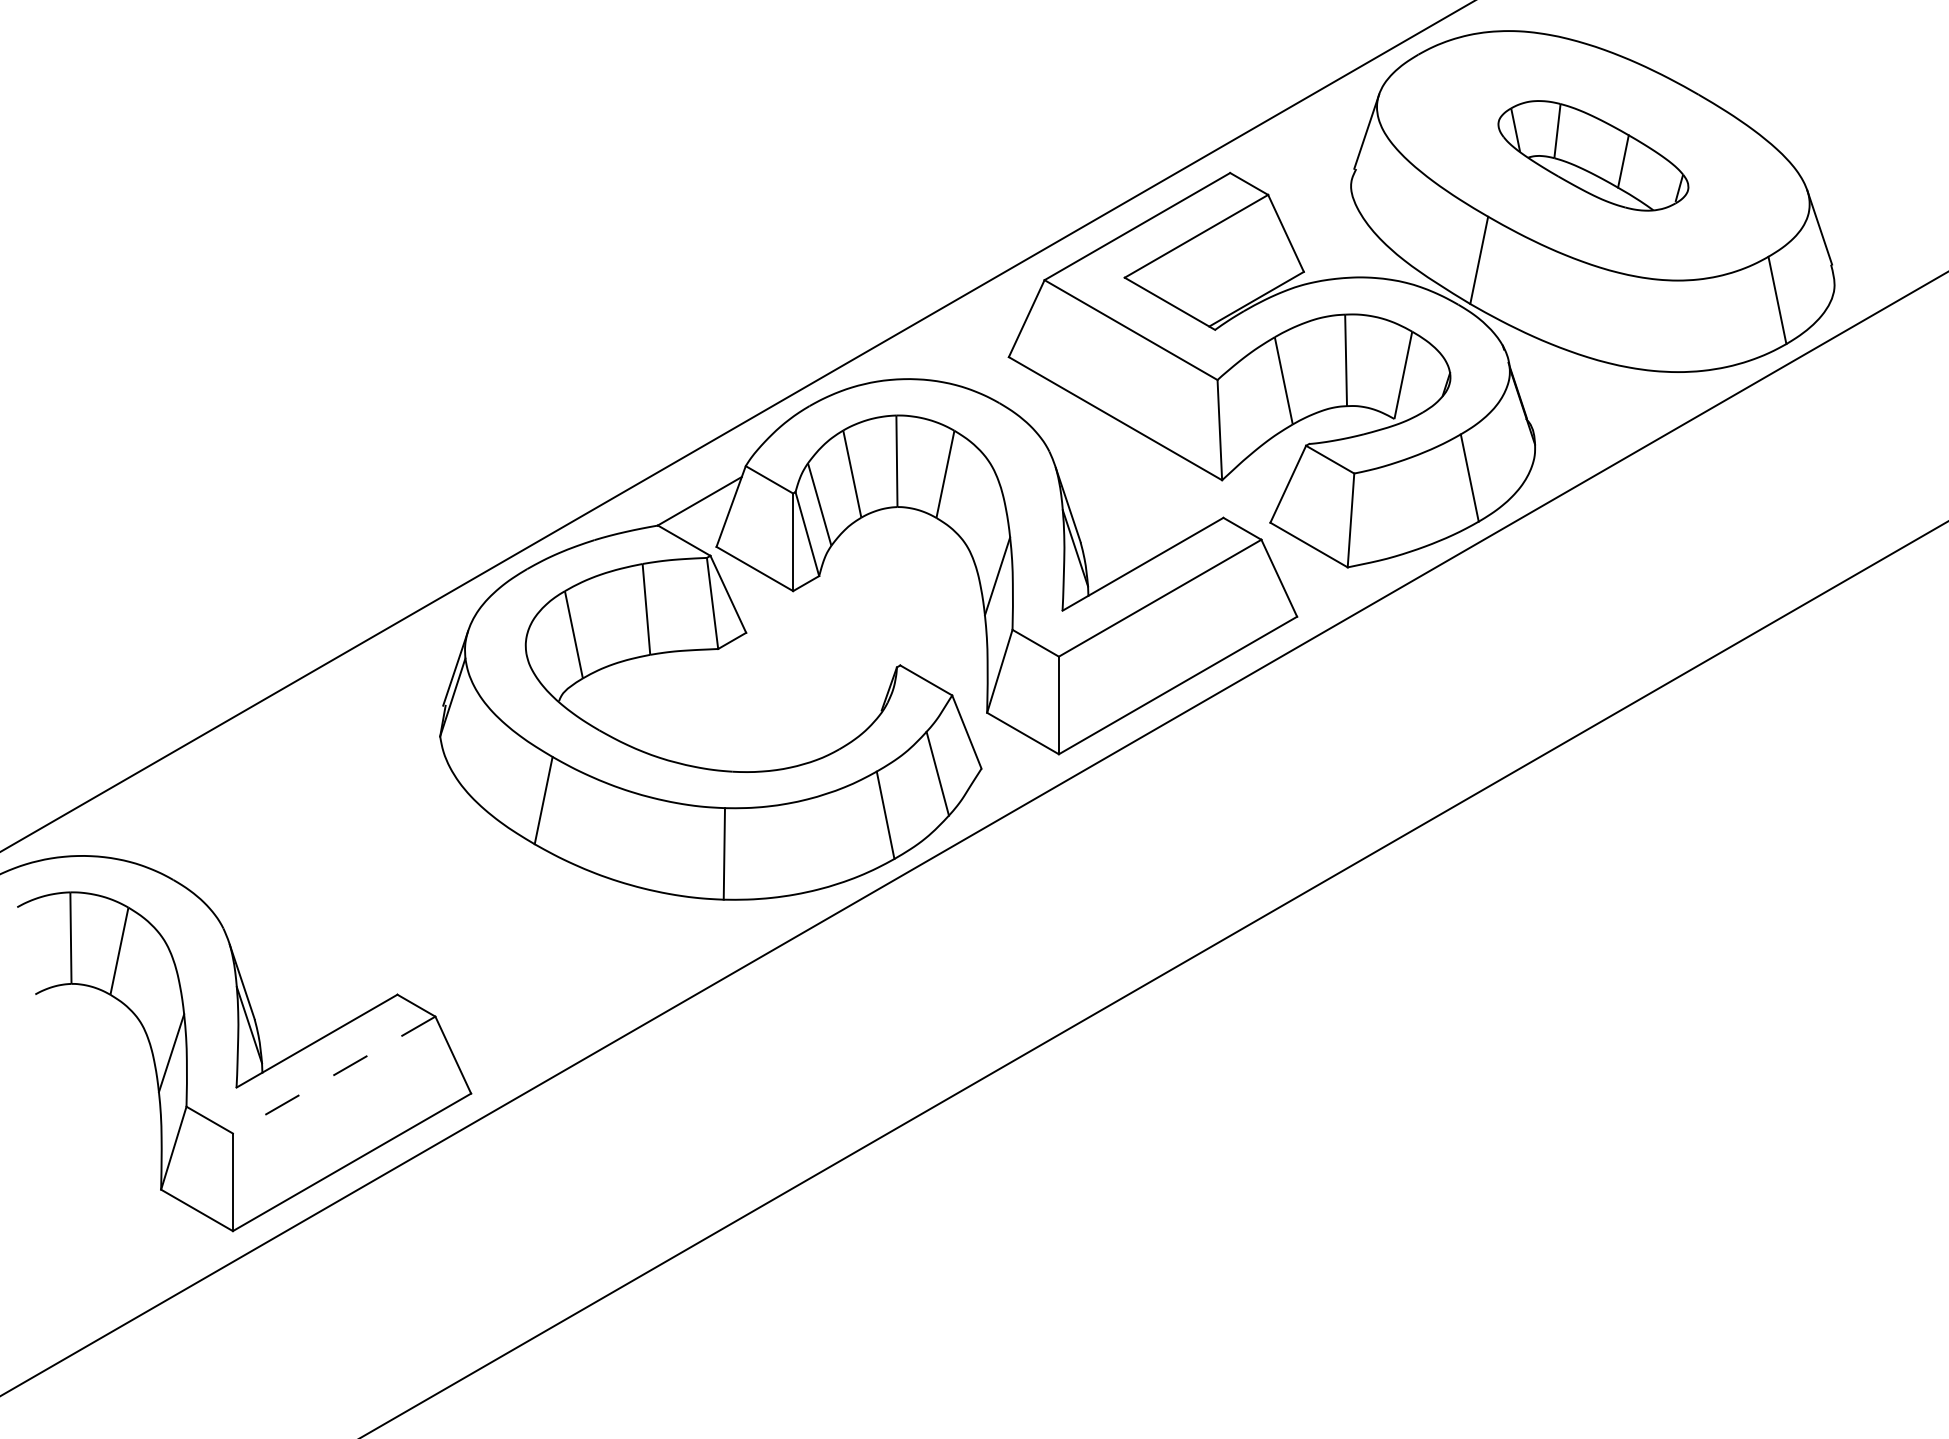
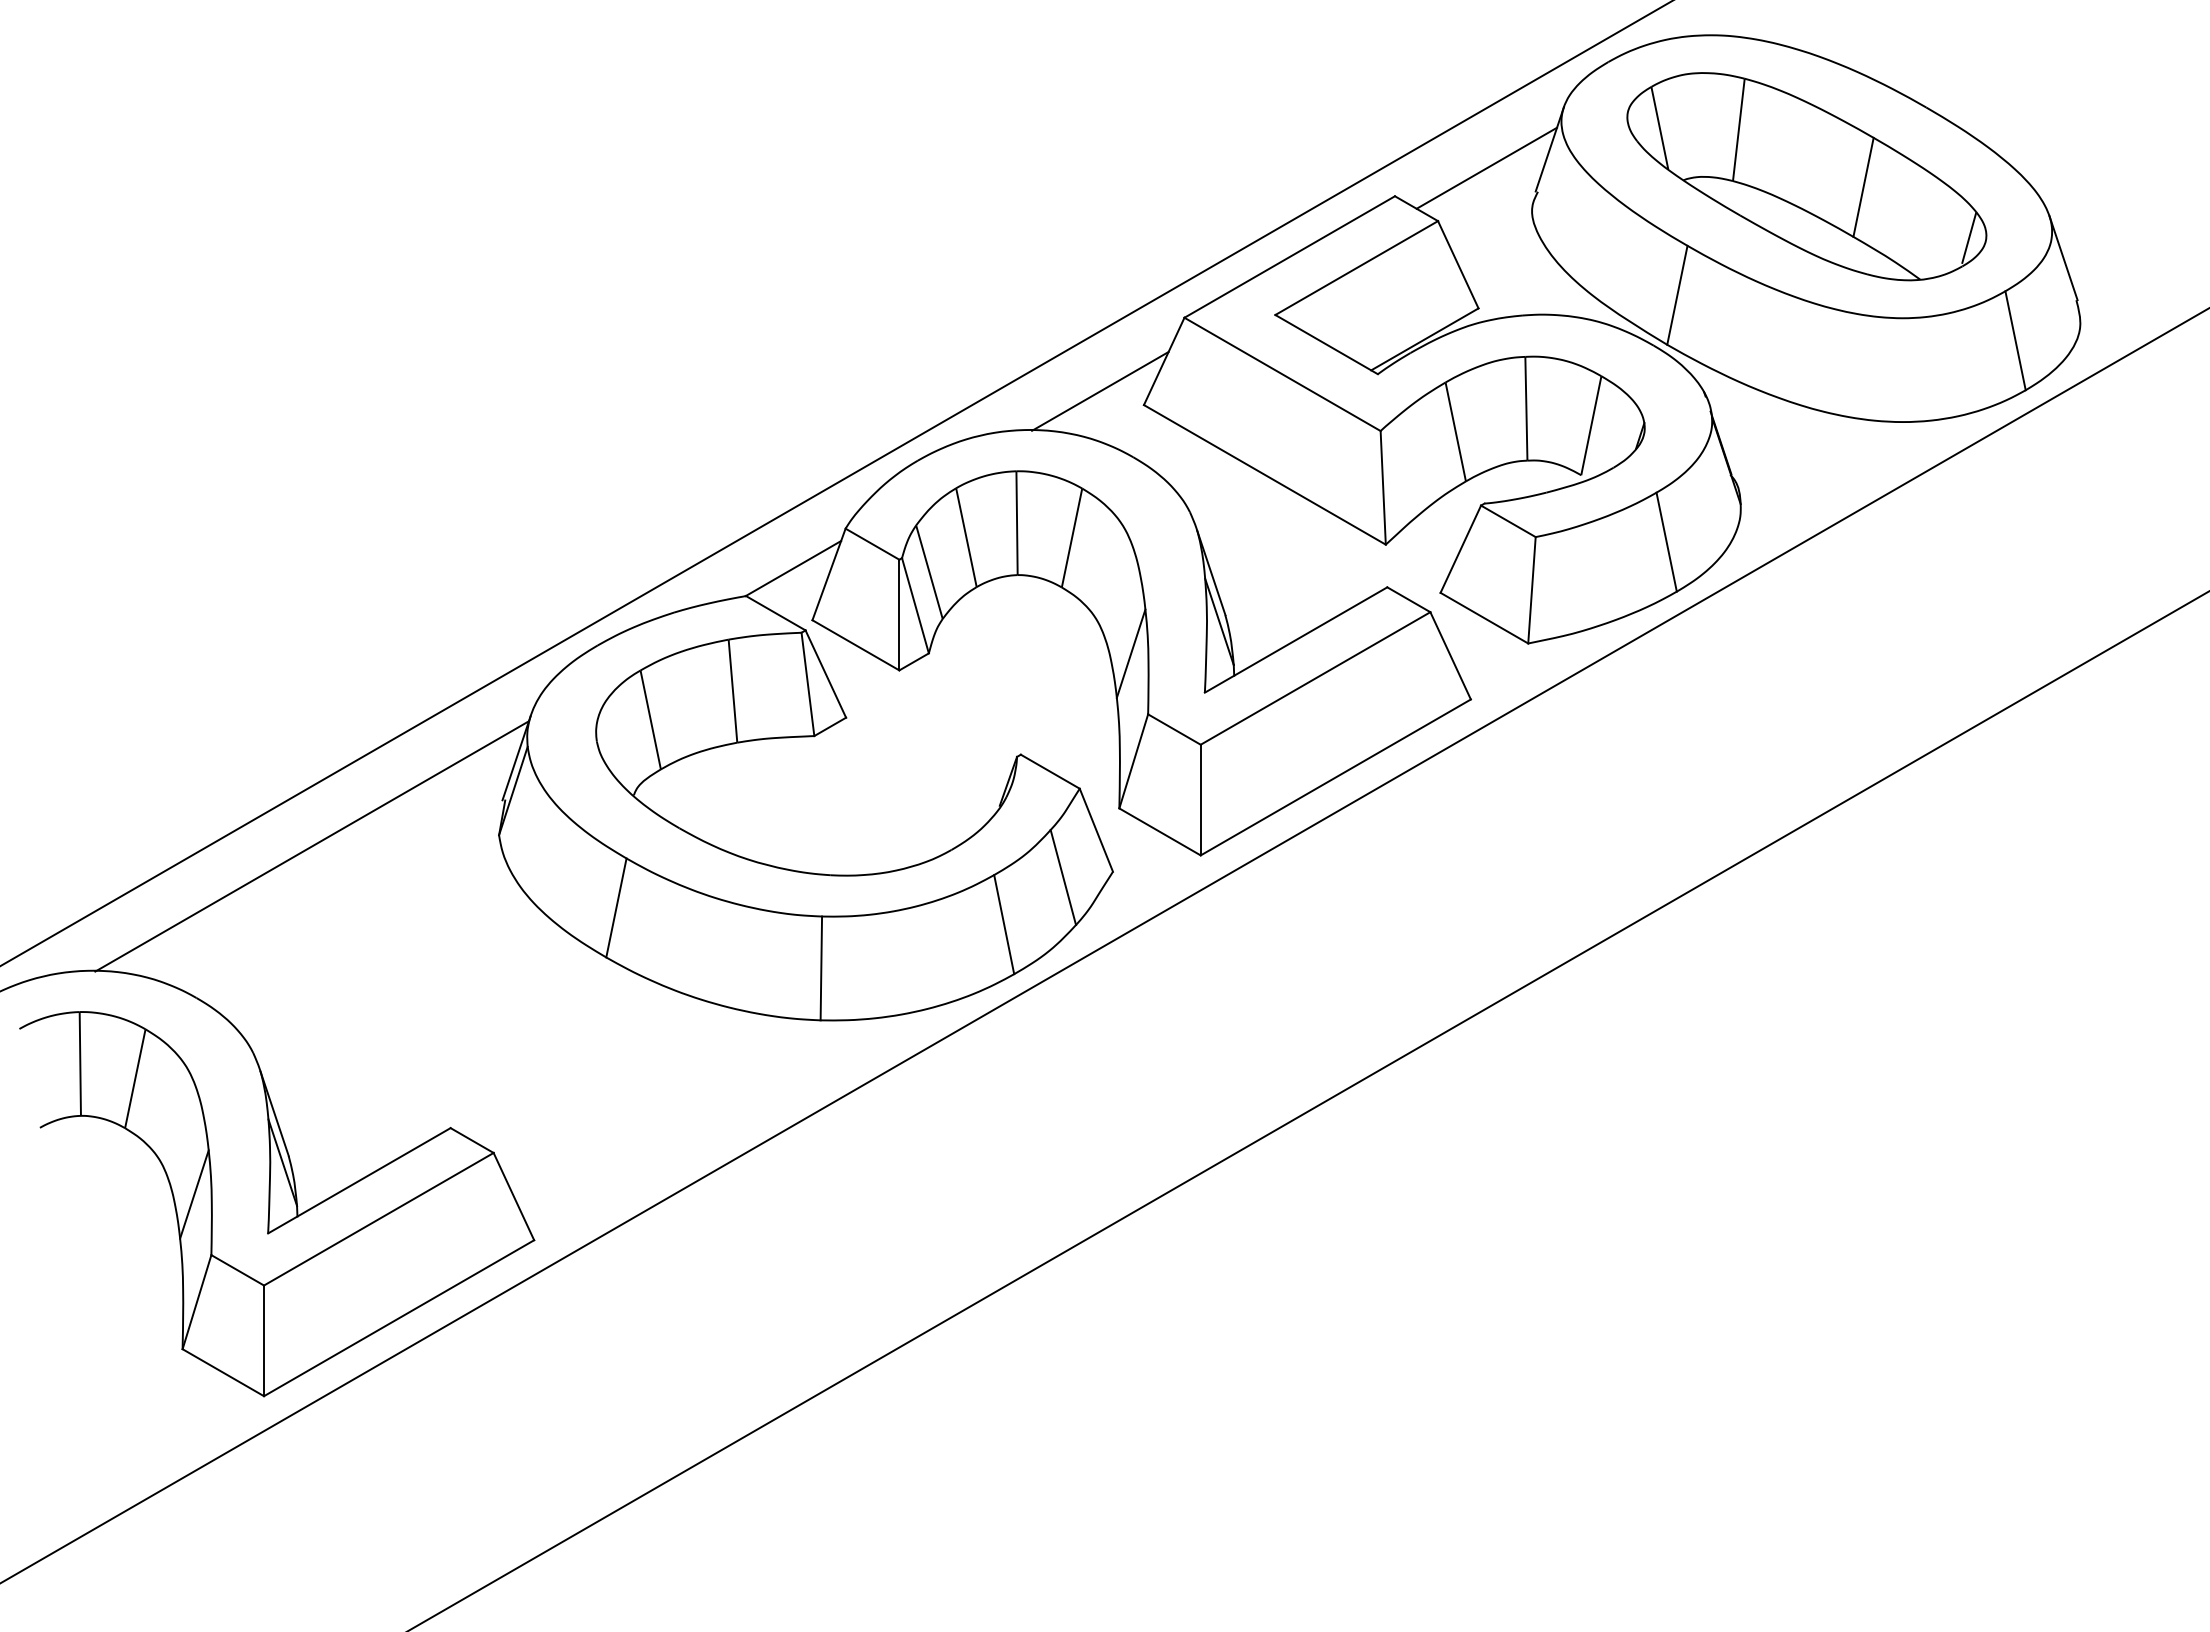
line: (1310, 147) -> (1486, 167), added
part: (1593, 155) -> (1806, 176), size x1.67
line: (970, 344) -> (1100, 390), added
line: (274, 746) -> (311, 846), added
line: (333, 1075) -> (378, 1219), dashed -> solid

